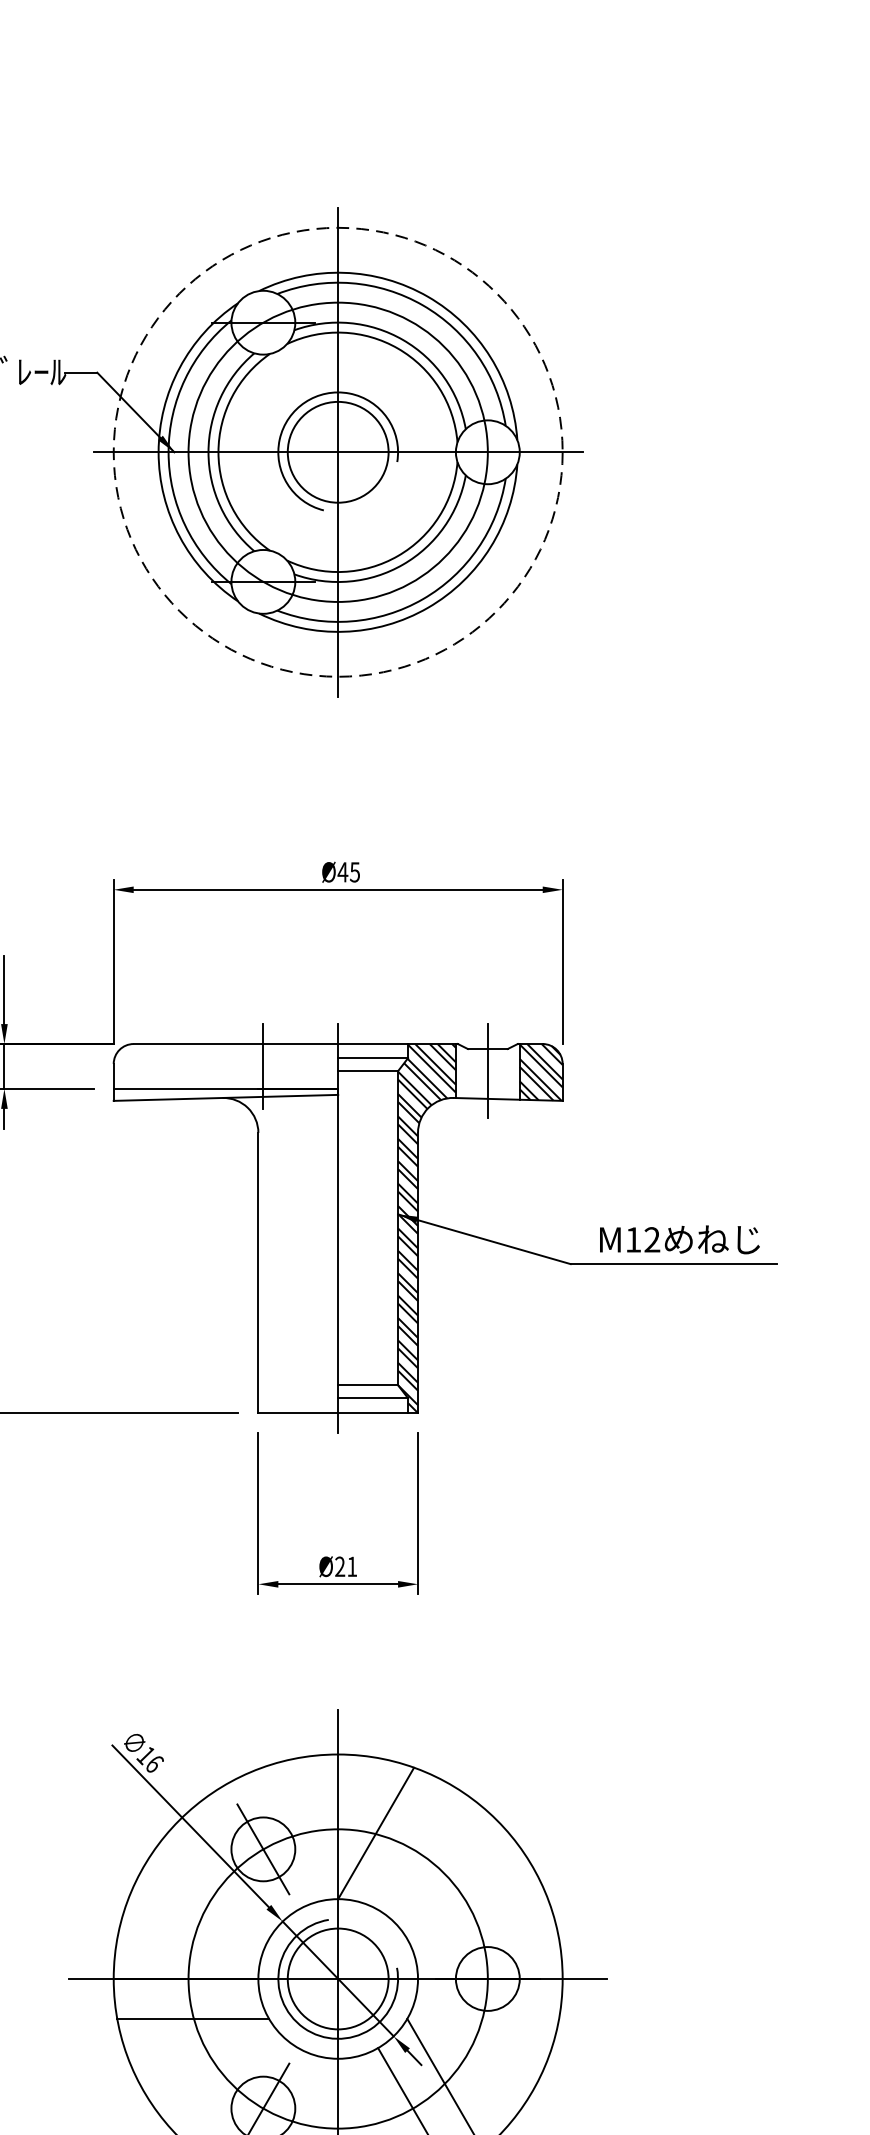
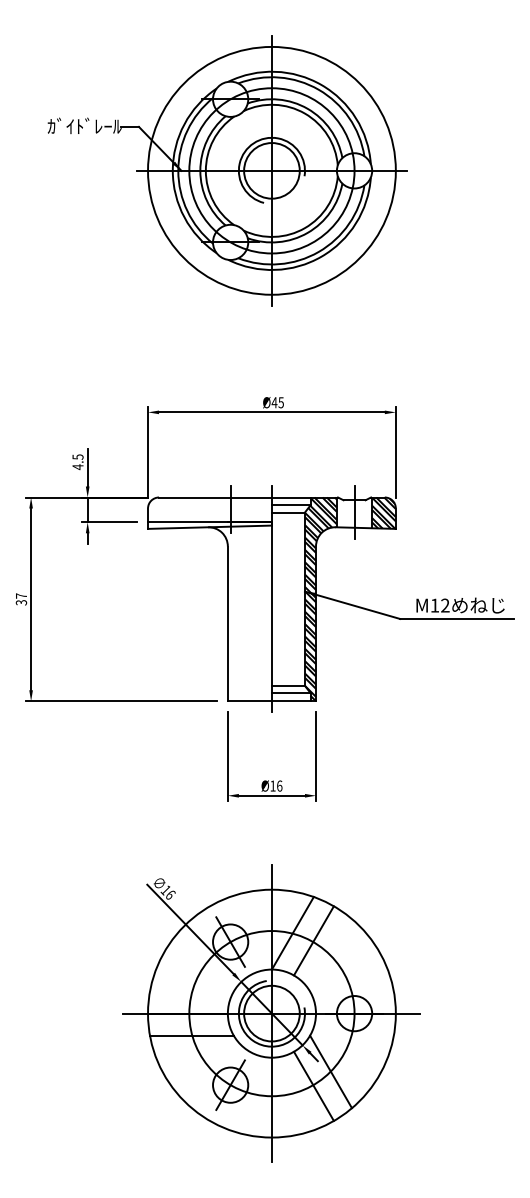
circle: (337, 451) -> (271, 170), dashed -> solid
text: (346, 1565) -> (276, 785), Ø21 -> Ø16
line: (413, 1846) -> (313, 940), added

